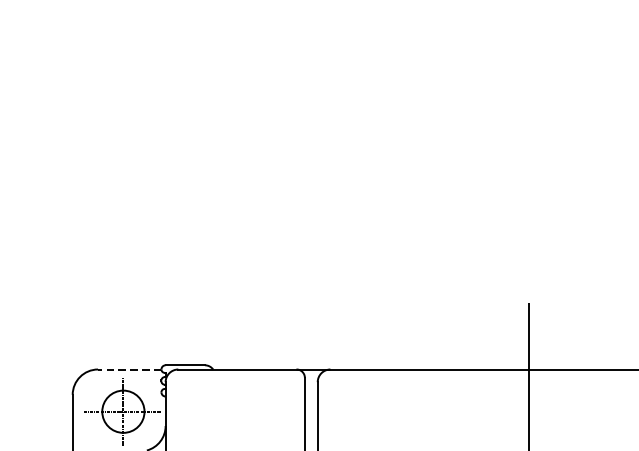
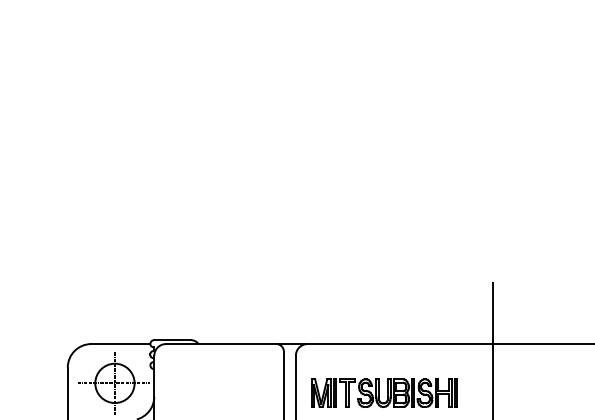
line: (129, 369) -> (120, 344), dashed -> solid
part: (412, 421) -> (384, 392), added

